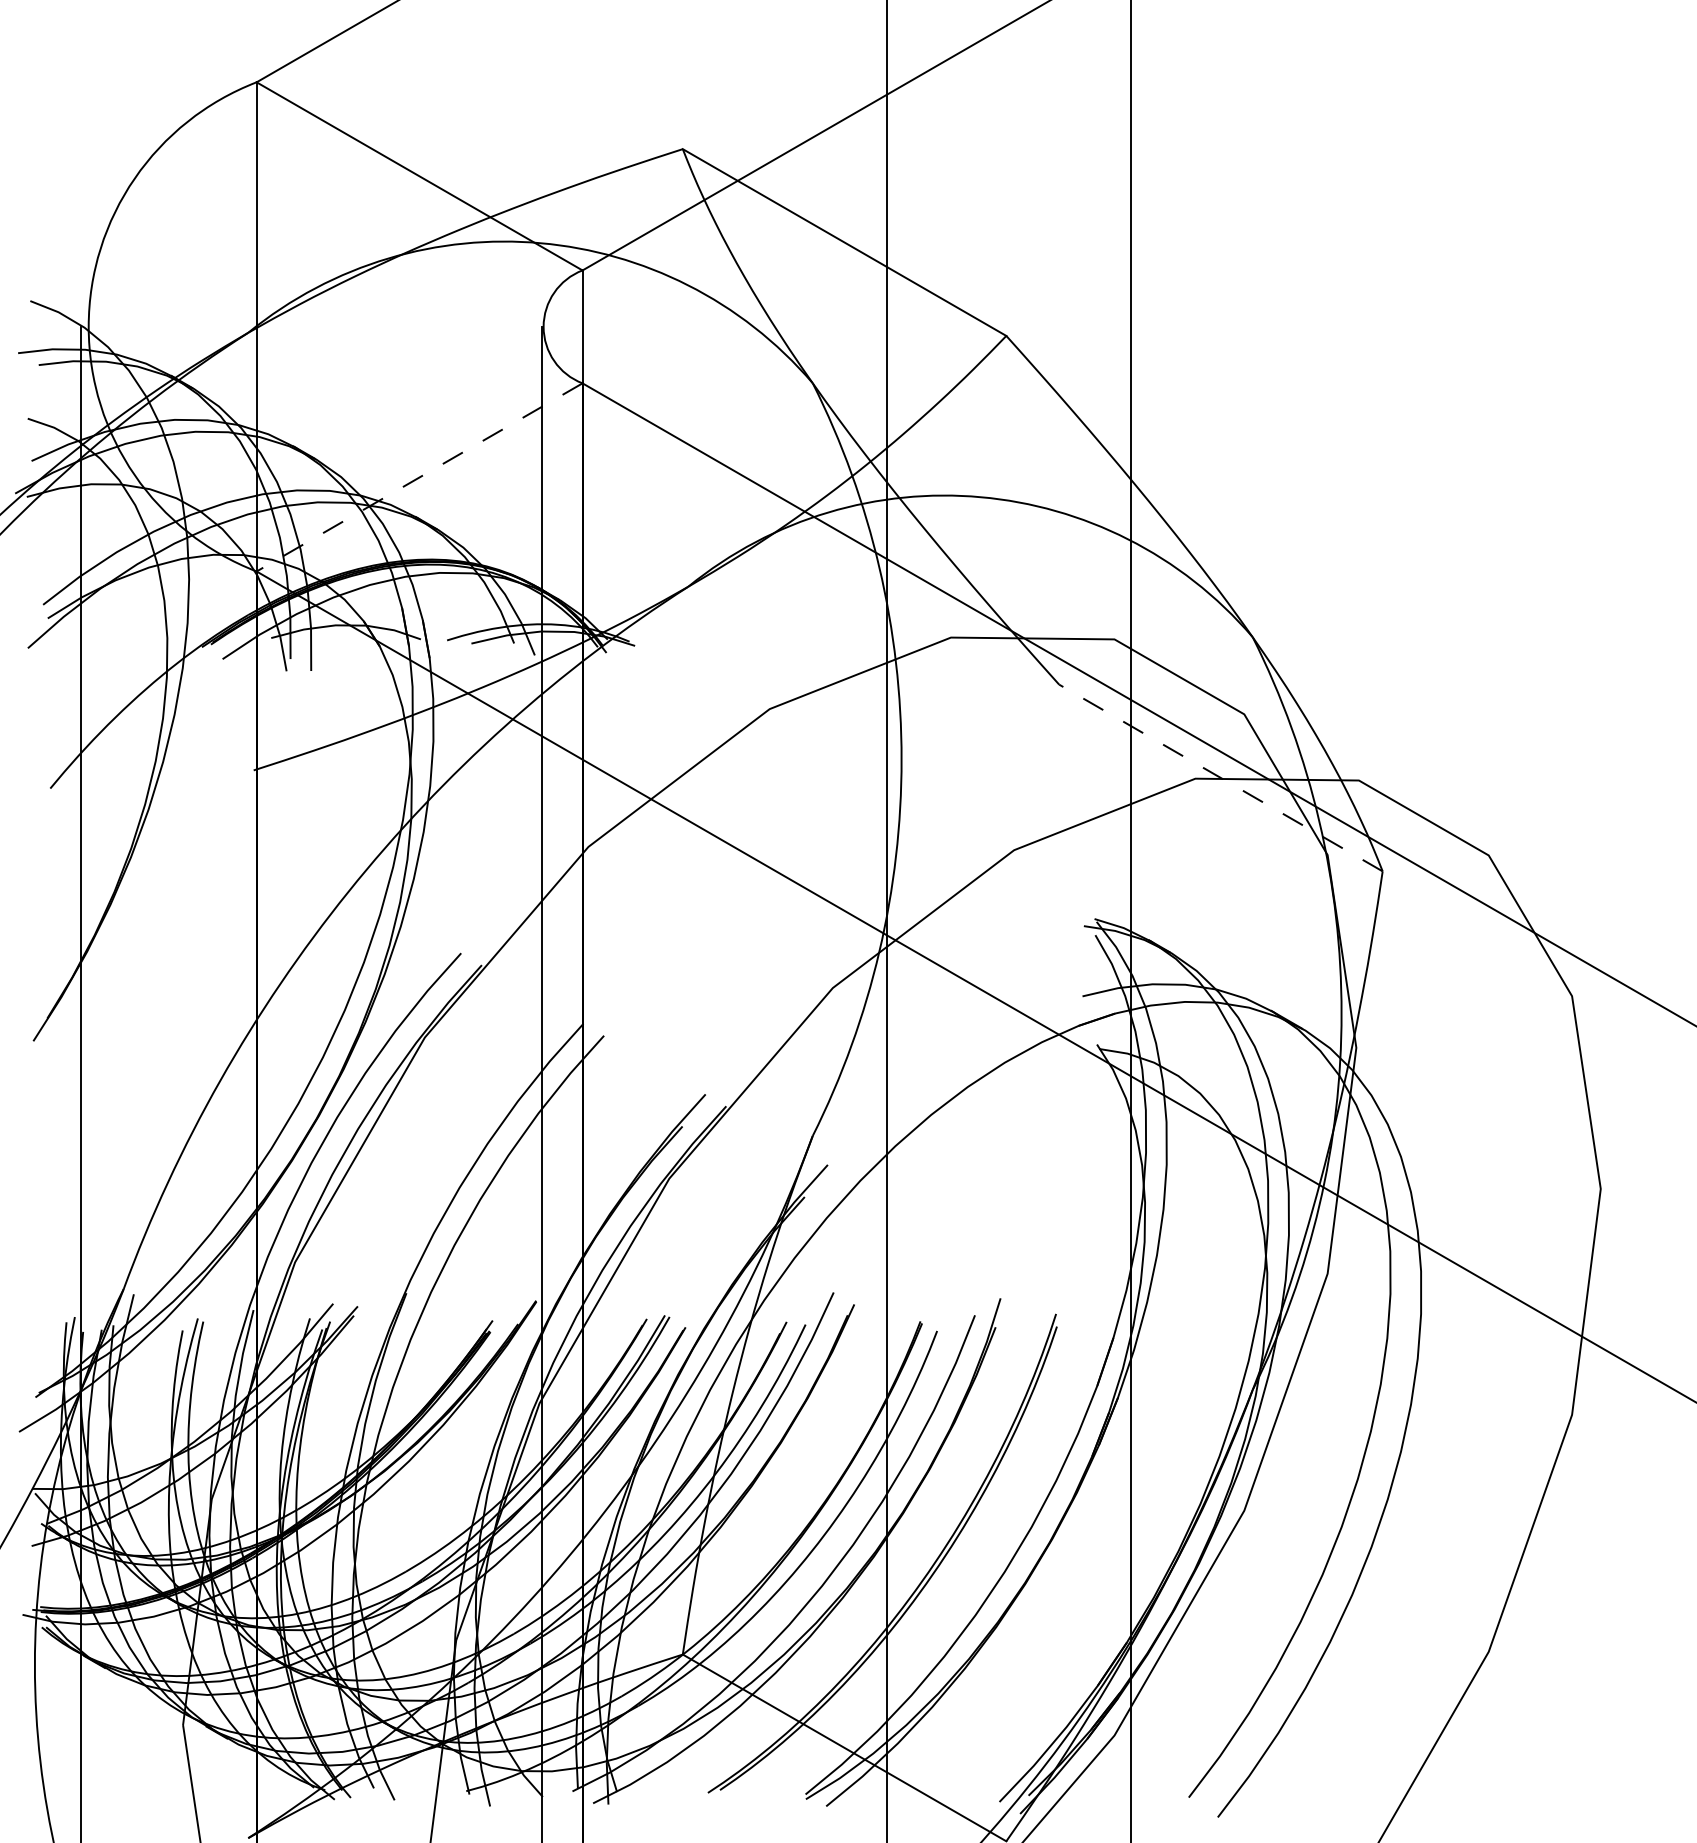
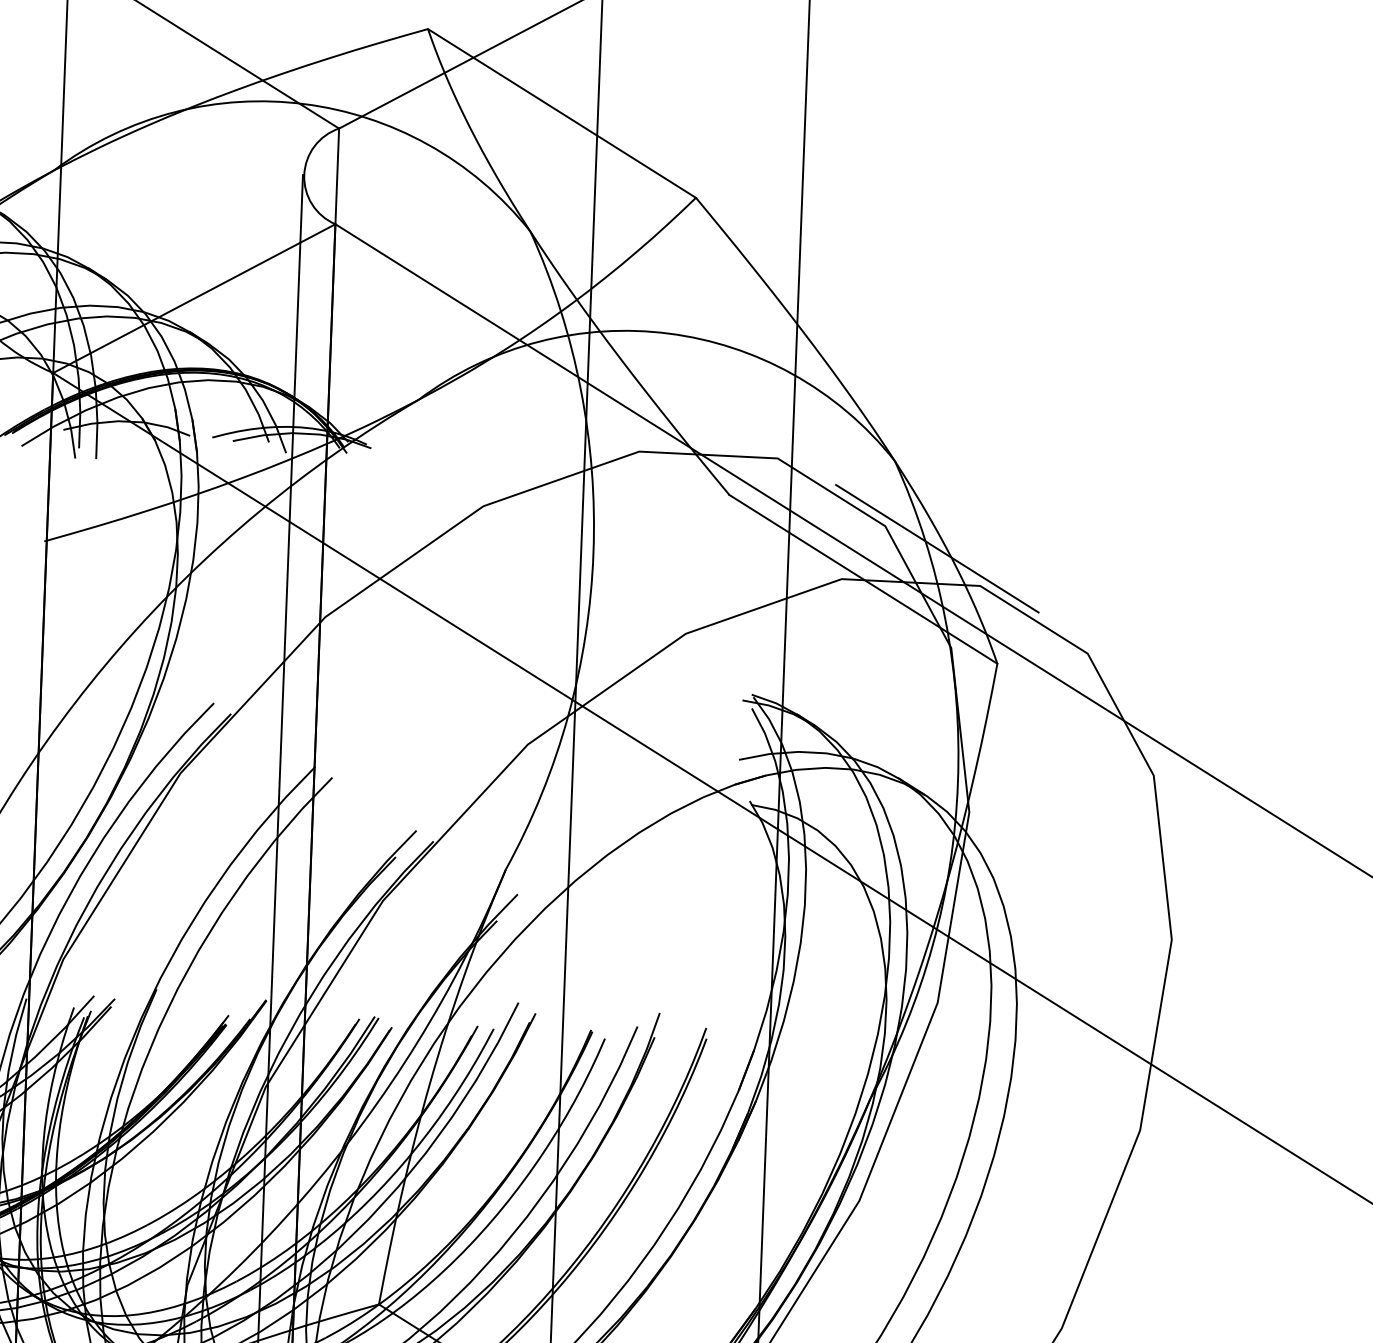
line: (419, 477) -> (194, 298), dashed -> solid
line: (1306, 738) -> (937, 548), added
line: (1220, 777) -> (863, 578), dashed -> solid

